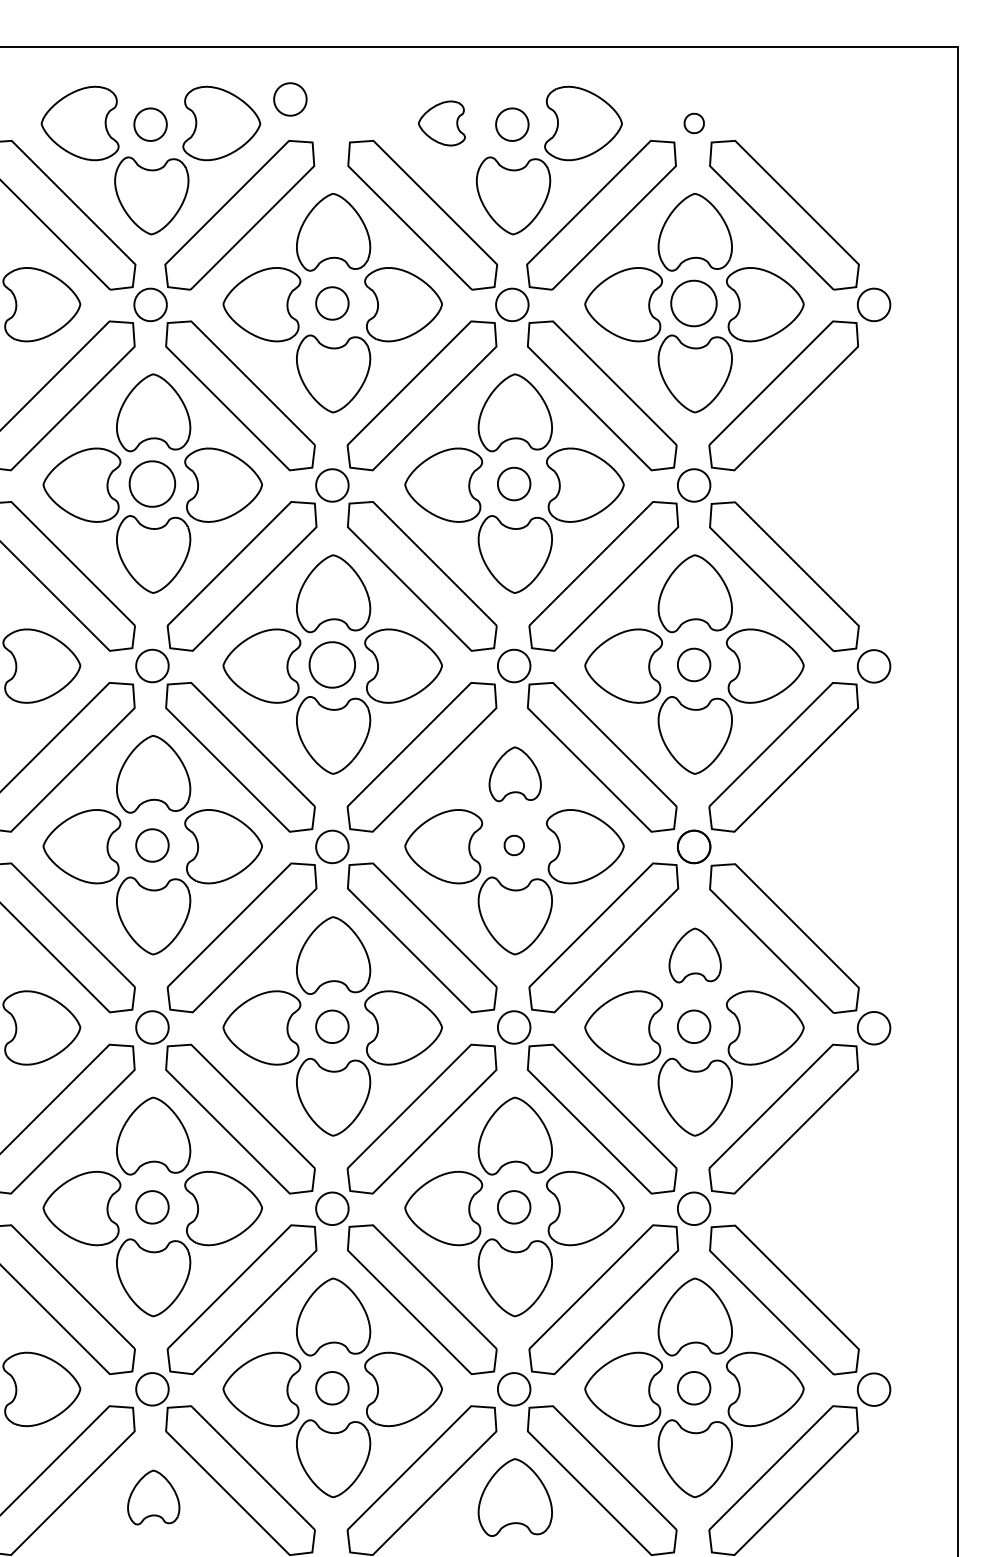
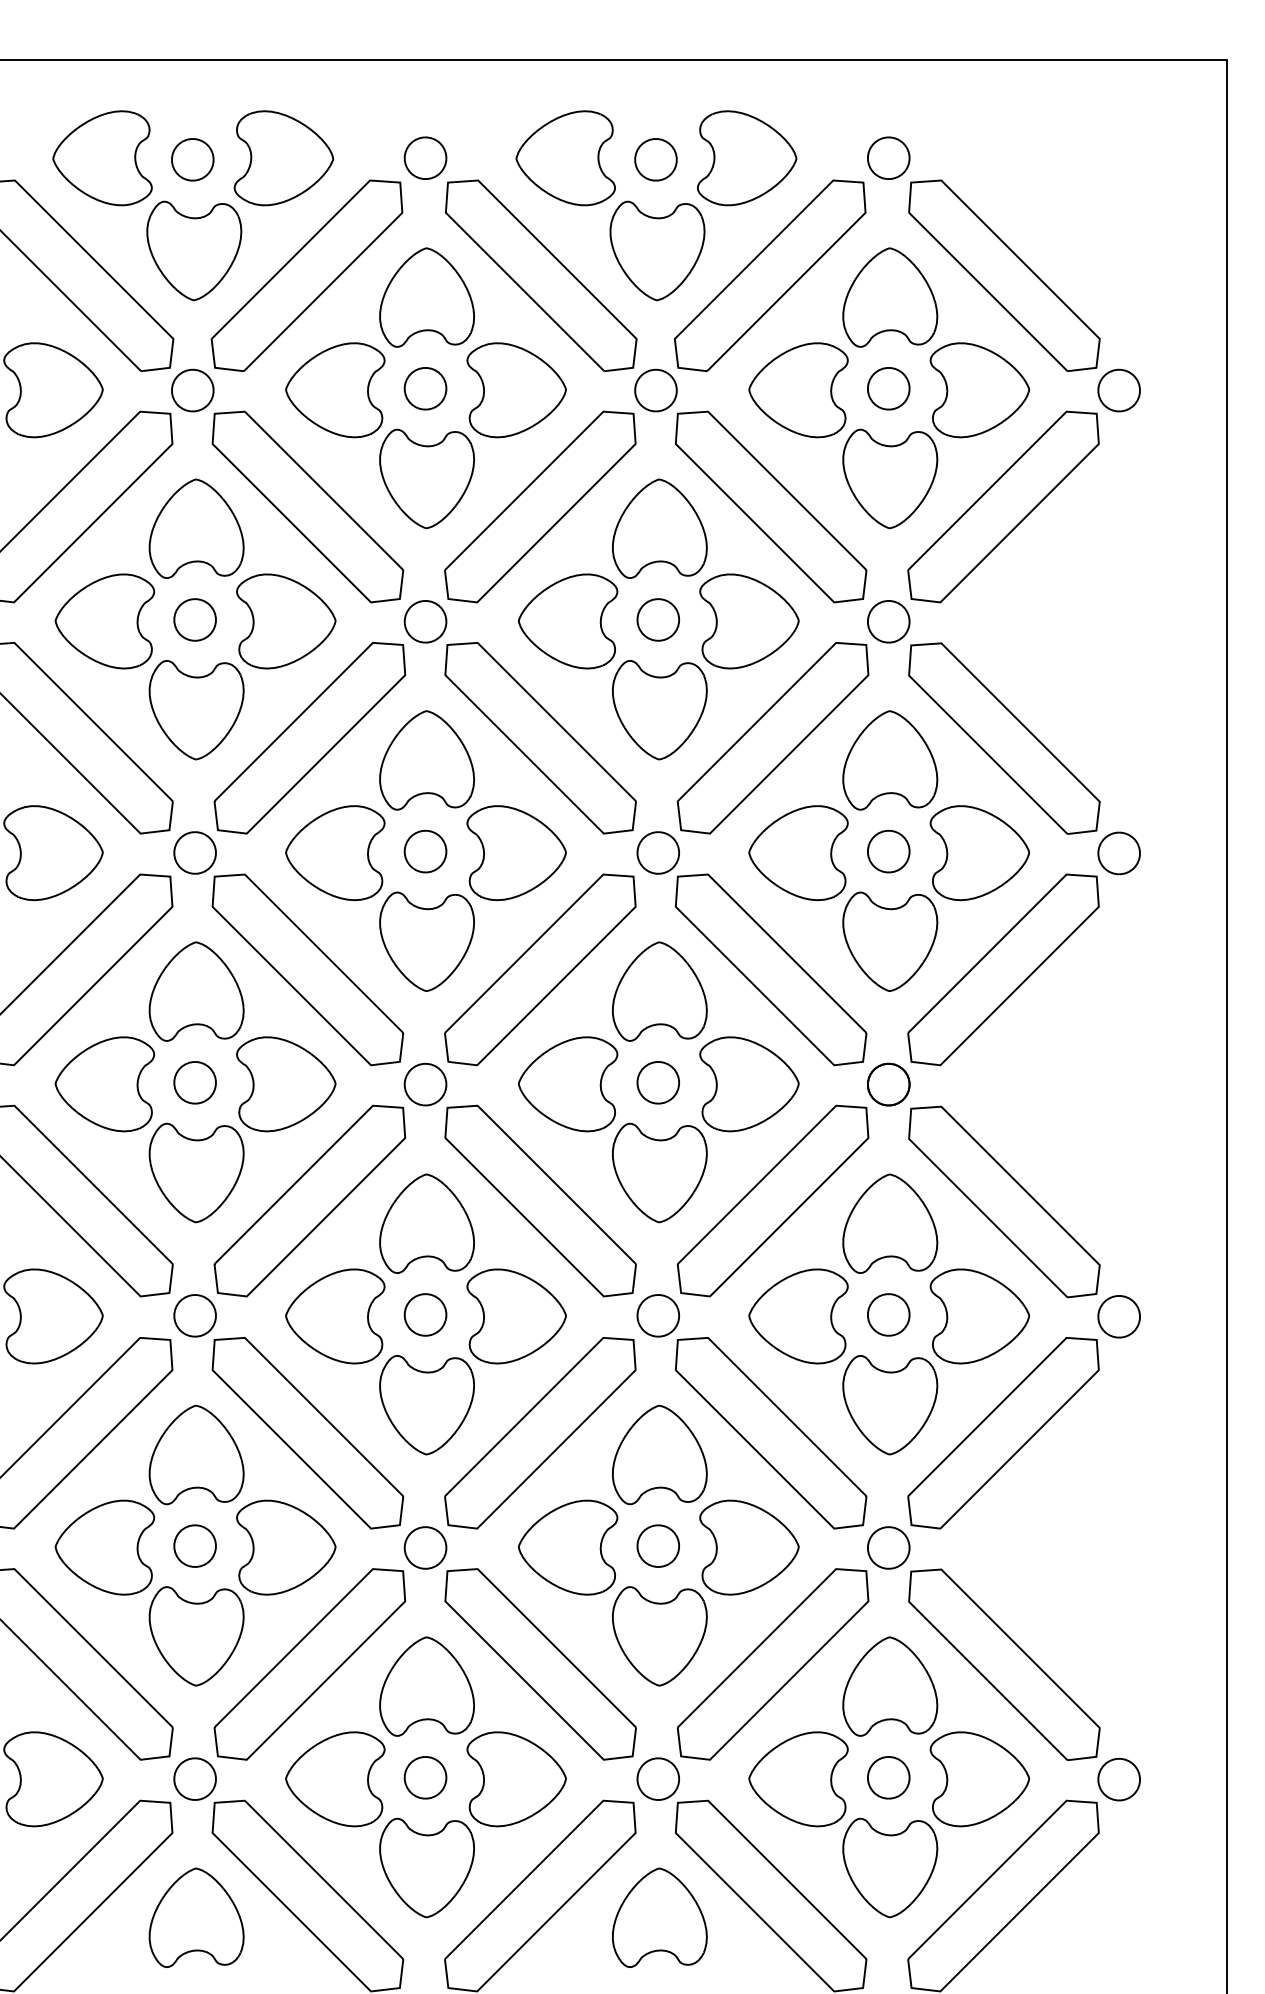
part: (290, 99) -> (425, 158), moved
part: (441, 123) -> (565, 158), size x1.67
part: (694, 123) -> (889, 158), size x1.67
part: (694, 303) -> (889, 388), size x0.71
part: (152, 483) -> (195, 619), size x0.71
part: (332, 664) -> (425, 851), size x0.71
part: (514, 774) -> (658, 991), size x1.43
part: (514, 845) -> (658, 1082), size x1.67
part: (694, 955) -> (889, 1223), size x1.43
part: (153, 1497) -> (196, 1917), size x1.43

